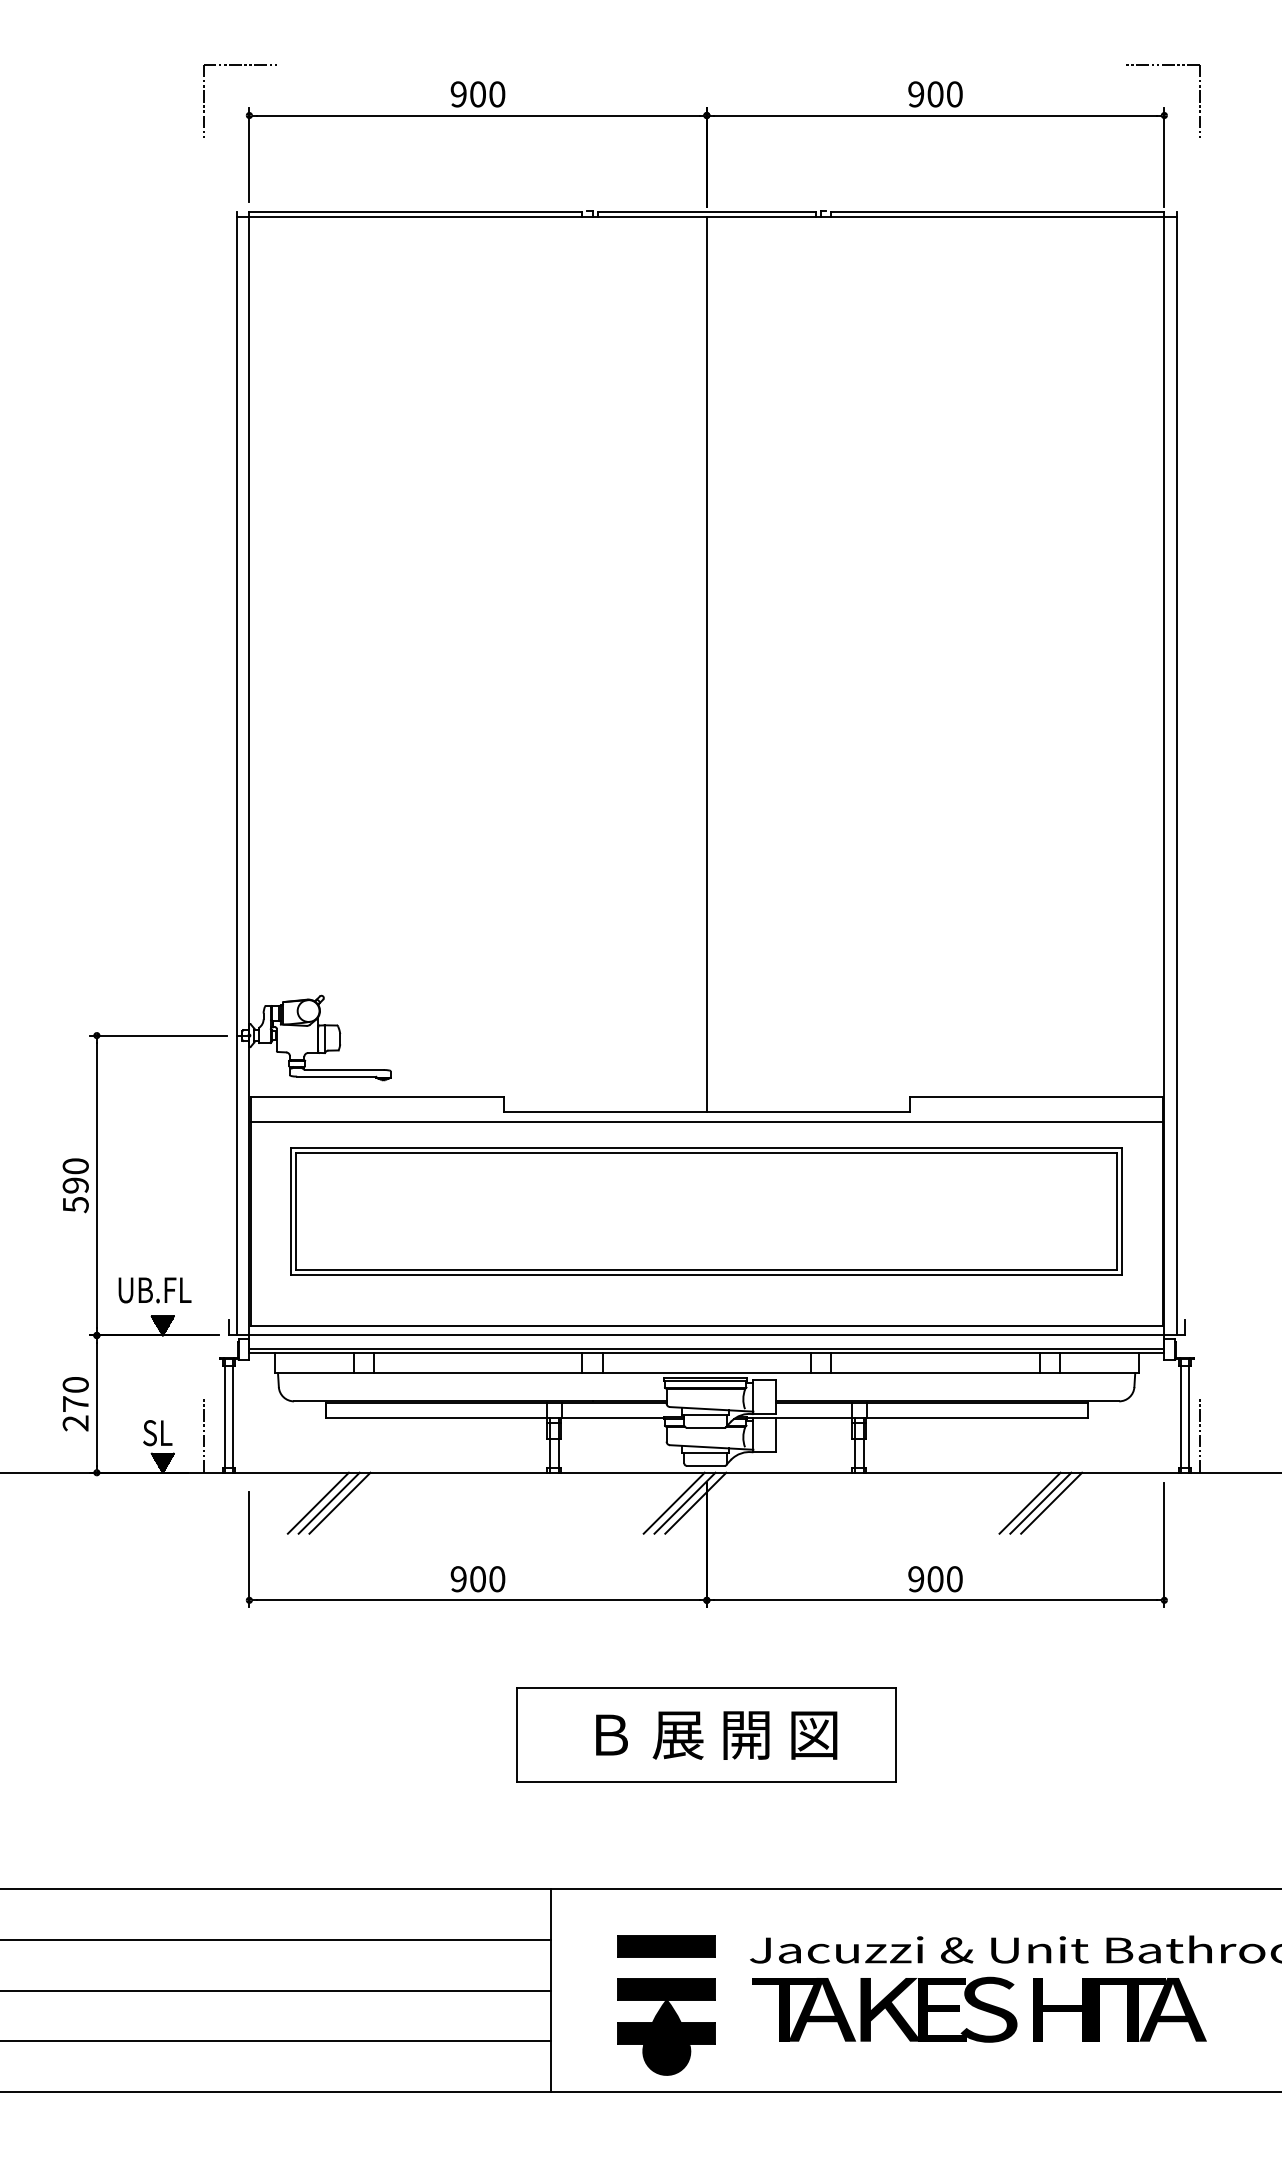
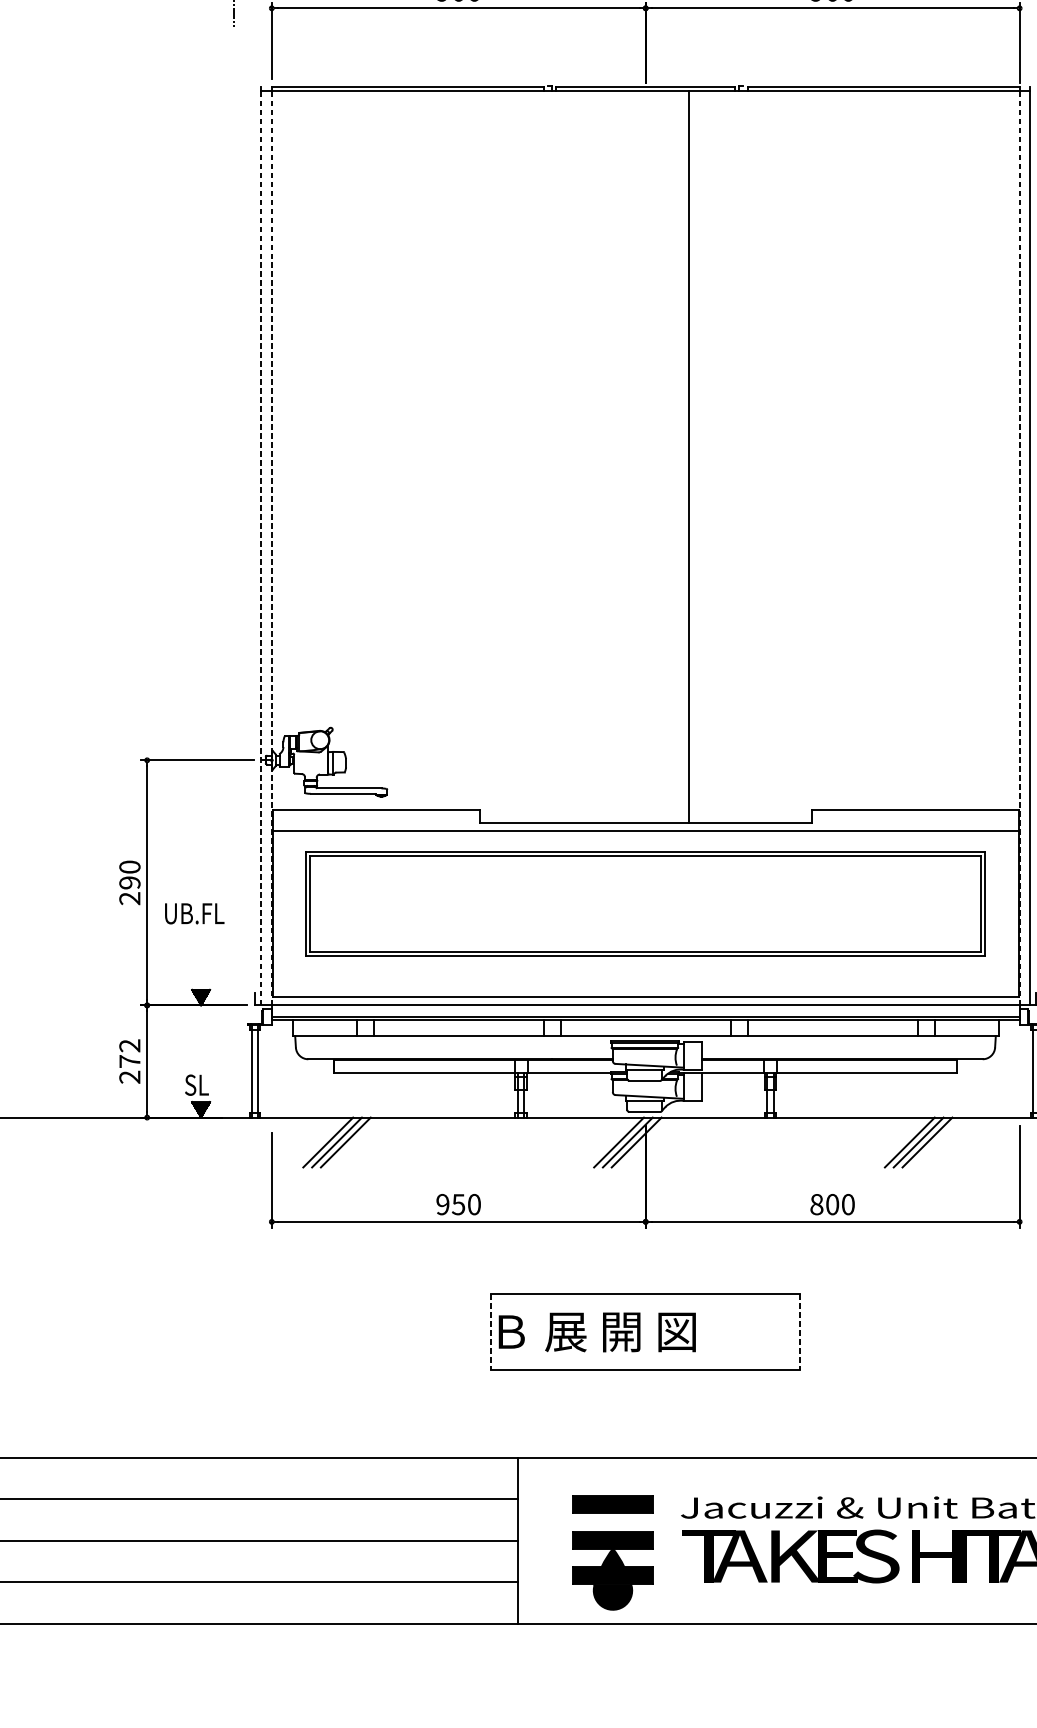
line: (706, 664) -> (688, 457), moved
line: (236, 775) -> (261, 547), solid -> dashed
line: (249, 775) -> (271, 547), solid -> dashed
line: (1164, 775) -> (1019, 547), solid -> dashed
text: (75, 1204) -> (129, 898), 590 -> 290
text: (154, 1290) -> (194, 913), moved
text: (75, 1384) -> (129, 1045), 270 -> 272
line: (203, 1434) -> (234, 1086), removed
text: (477, 1579) -> (458, 1204), 900 -> 950
text: (916, 1579) -> (817, 1204), 900 -> 800
line: (517, 1735) -> (490, 1332), solid -> dashed
text: (716, 1735) -> (597, 1332), moved
line: (895, 1735) -> (799, 1332), solid -> dashed

